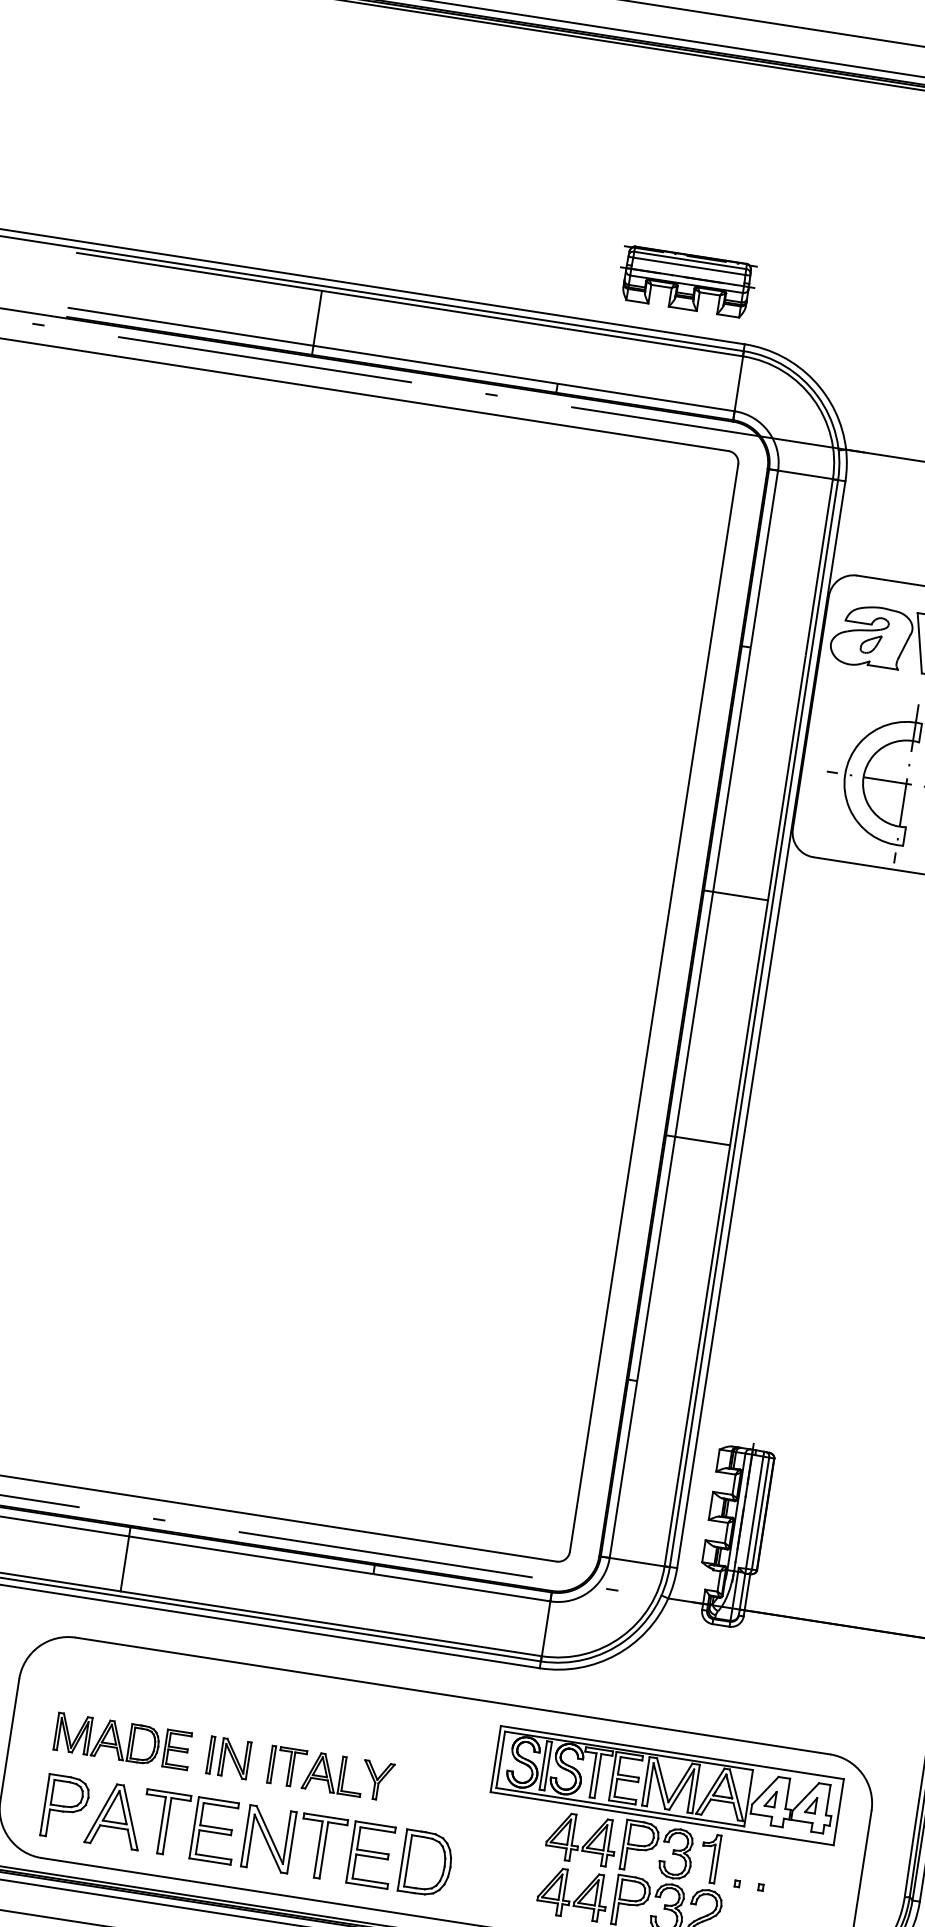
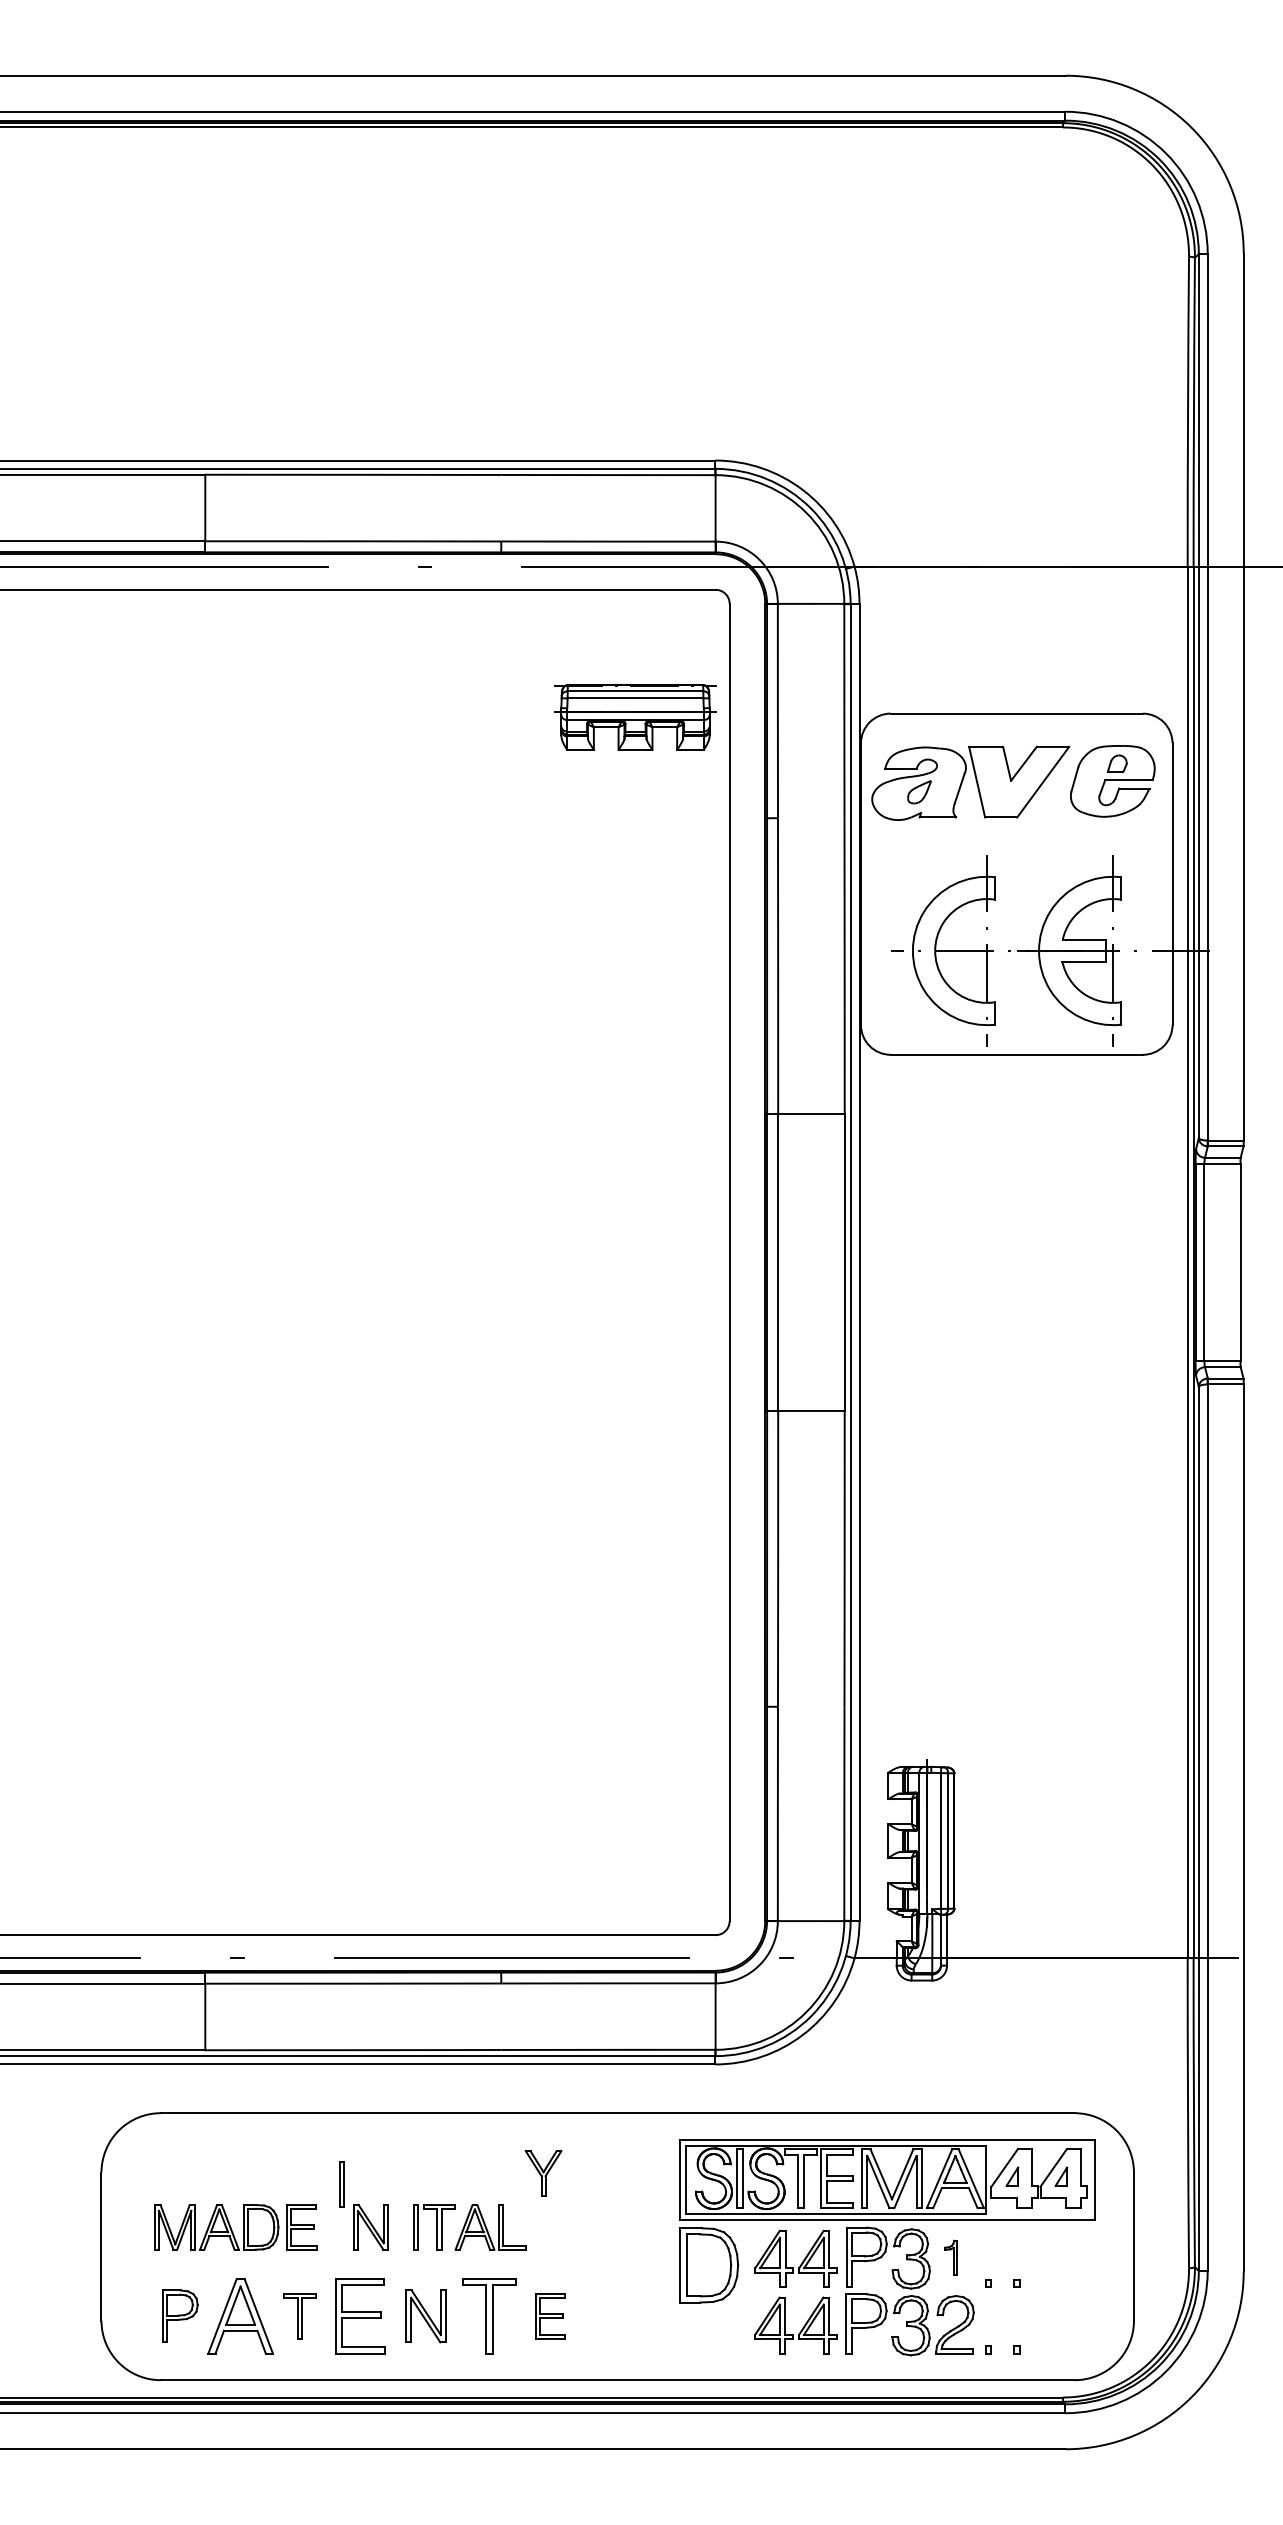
part: (686, 282) -> (635, 717), moved
part: (210, 1755) -> (341, 2184), moved
part: (377, 1780) -> (543, 2173), moved
part: (66, 1807) -> (180, 2316), size x0.7
part: (164, 1823) -> (299, 2316), size x0.6
part: (268, 1839) -> (425, 2316), size x0.7
part: (371, 1855) -> (550, 2316), size x0.6
part: (709, 1857) -> (950, 2257), size x0.6
part: (426, 1863) -> (709, 2265), moved

